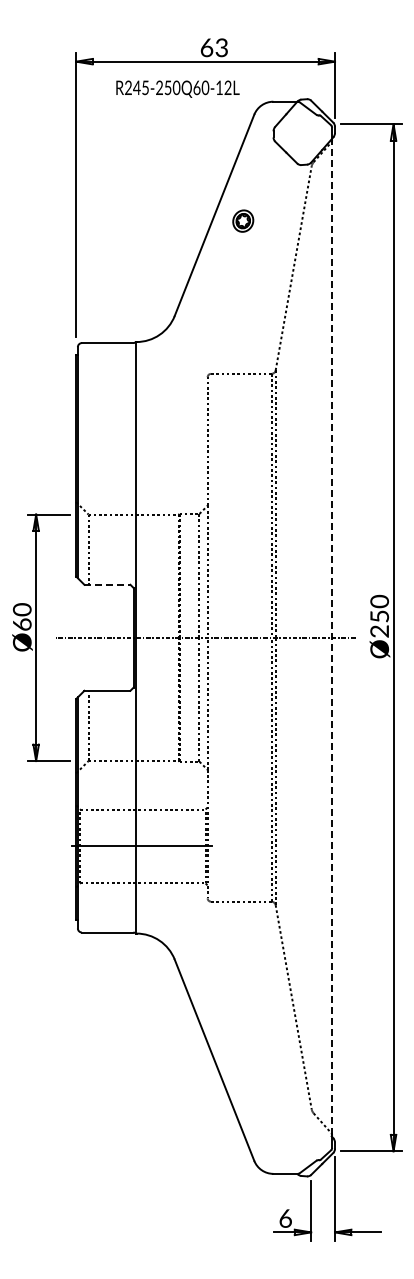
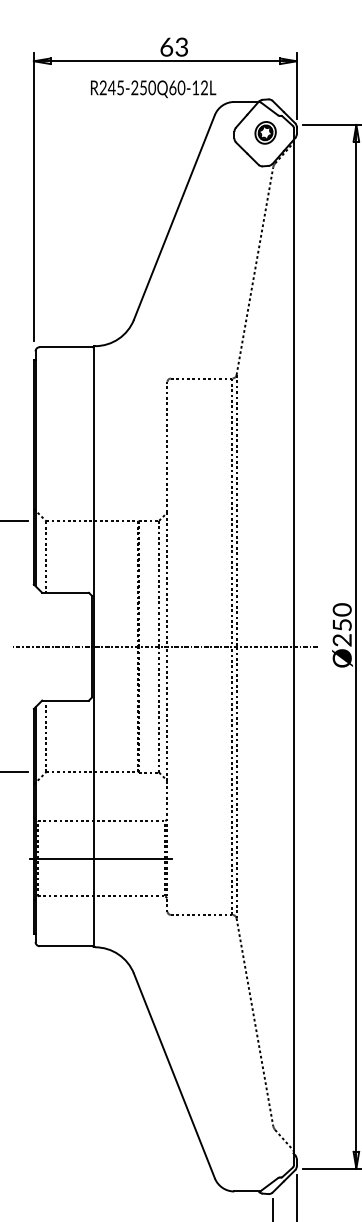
text: (177, 88) -> (153, 88), moved
part: (243, 220) -> (265, 132), moved
line: (107, 584) -> (65, 592), dashed -> solid
line: (332, 637) -> (294, 646), dashed -> solid

